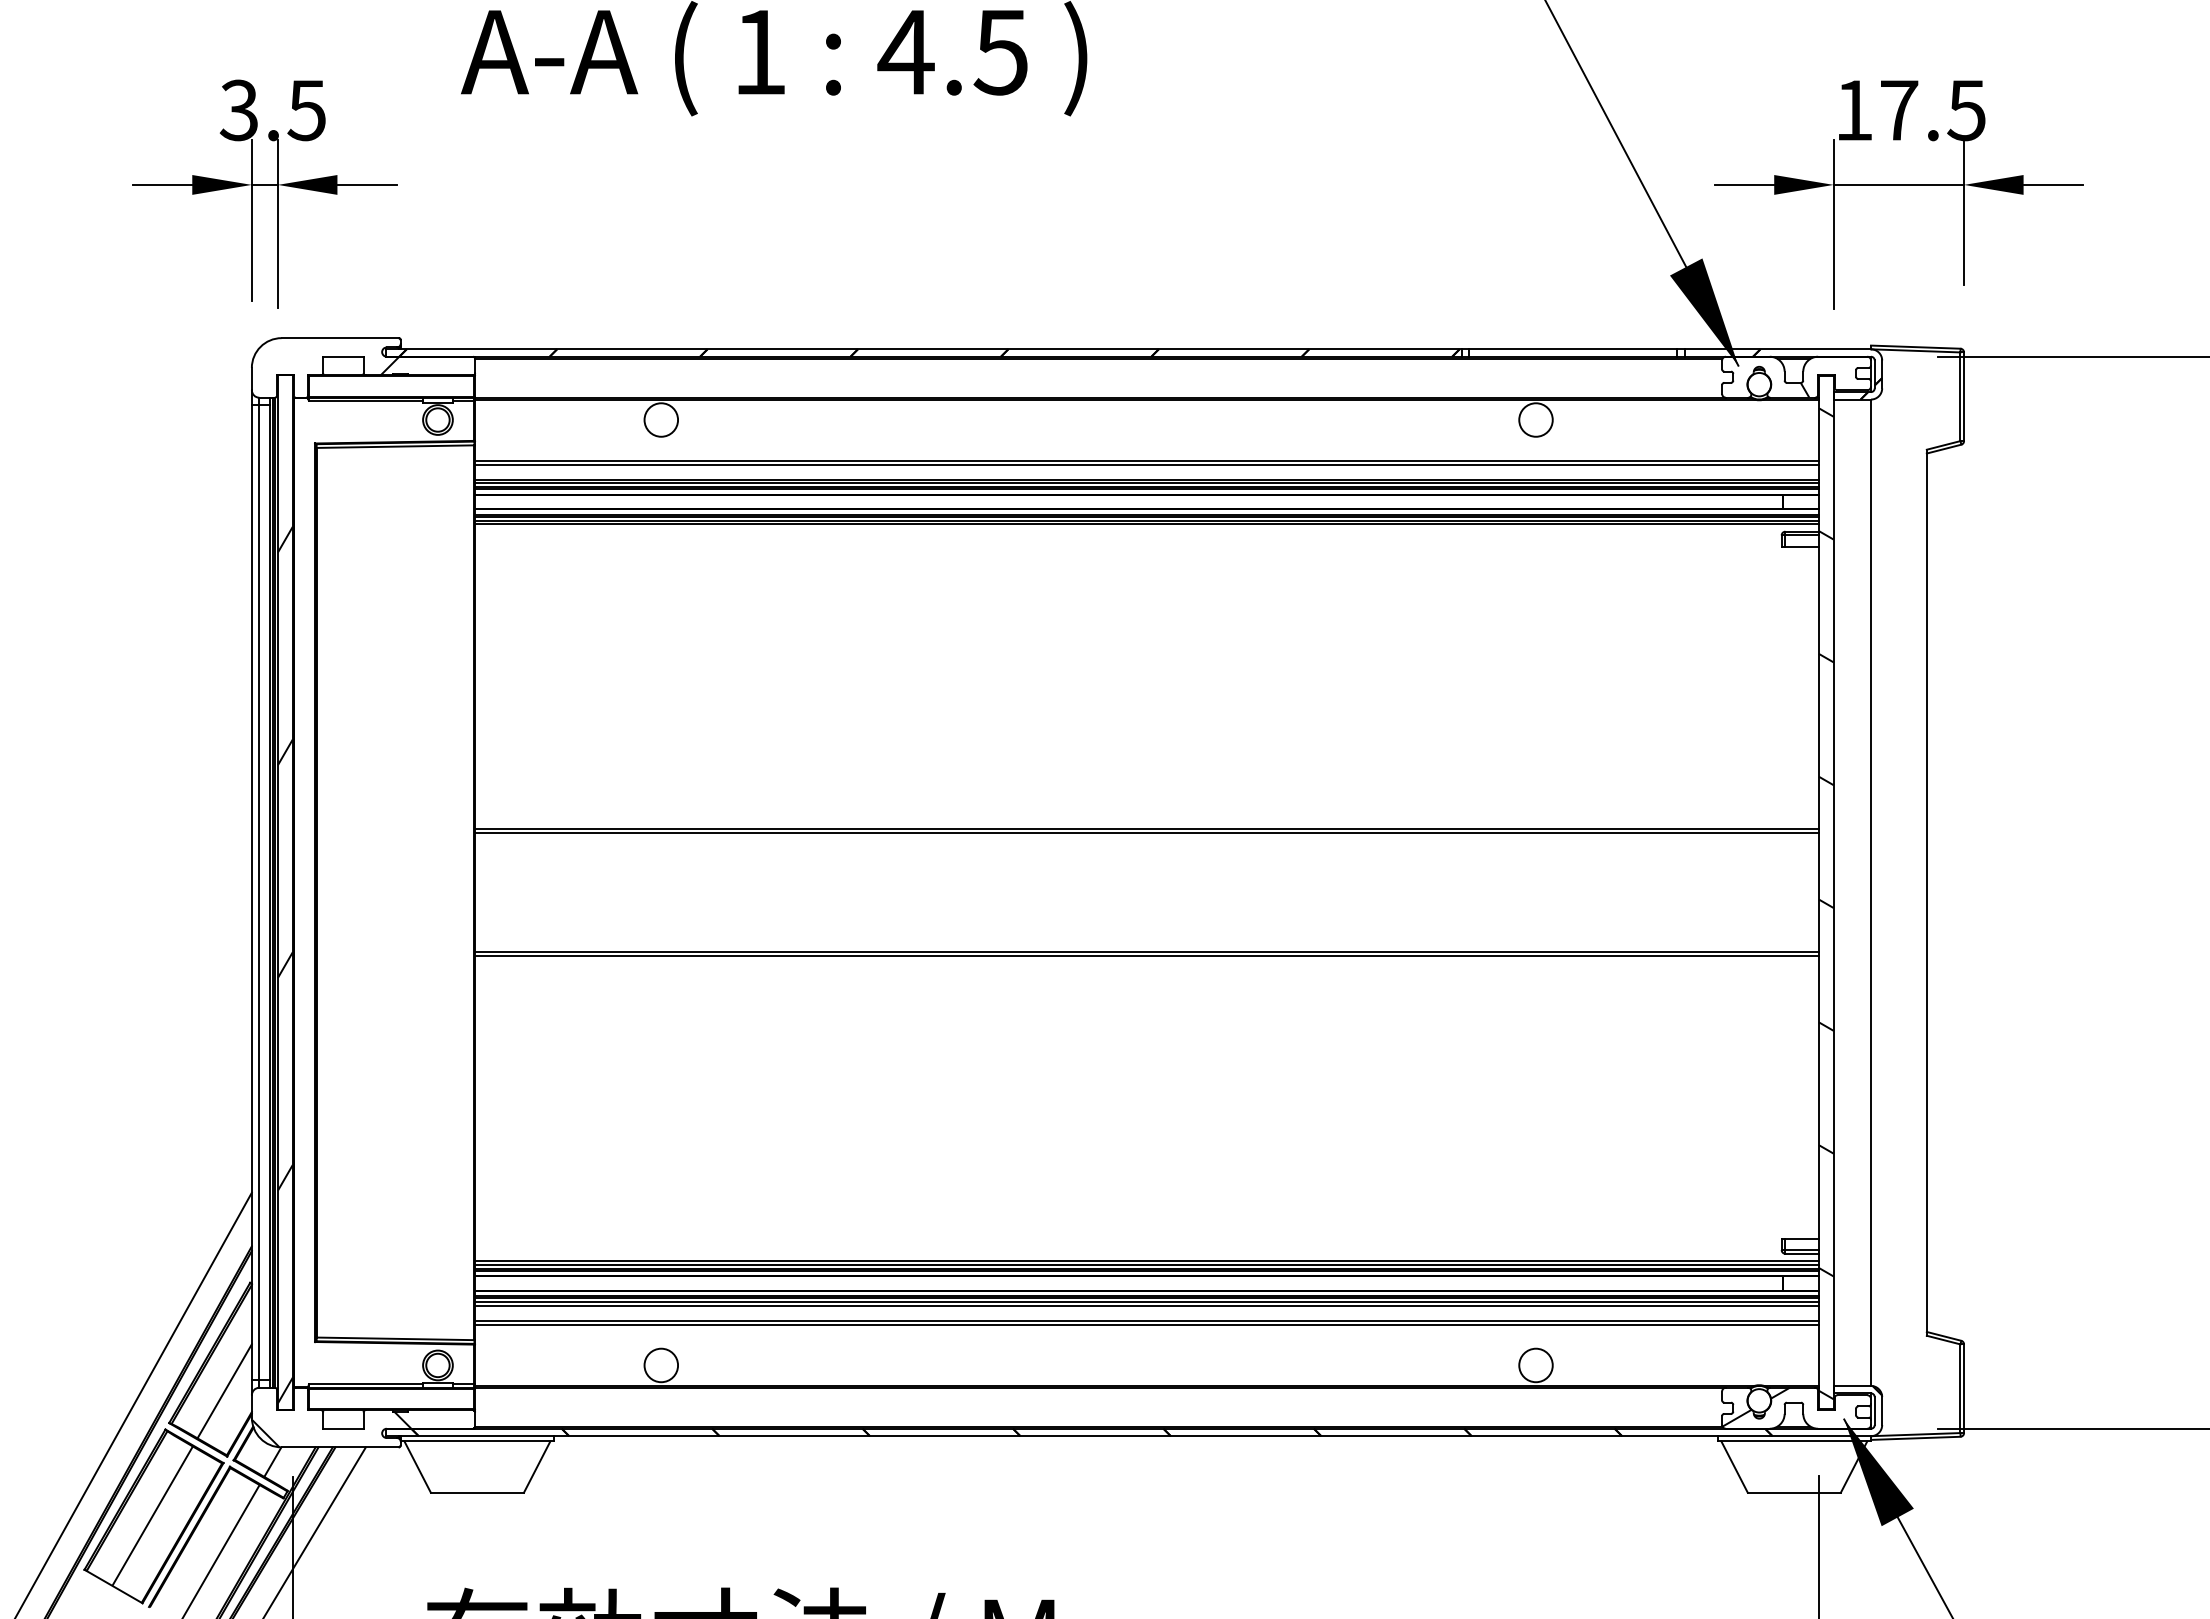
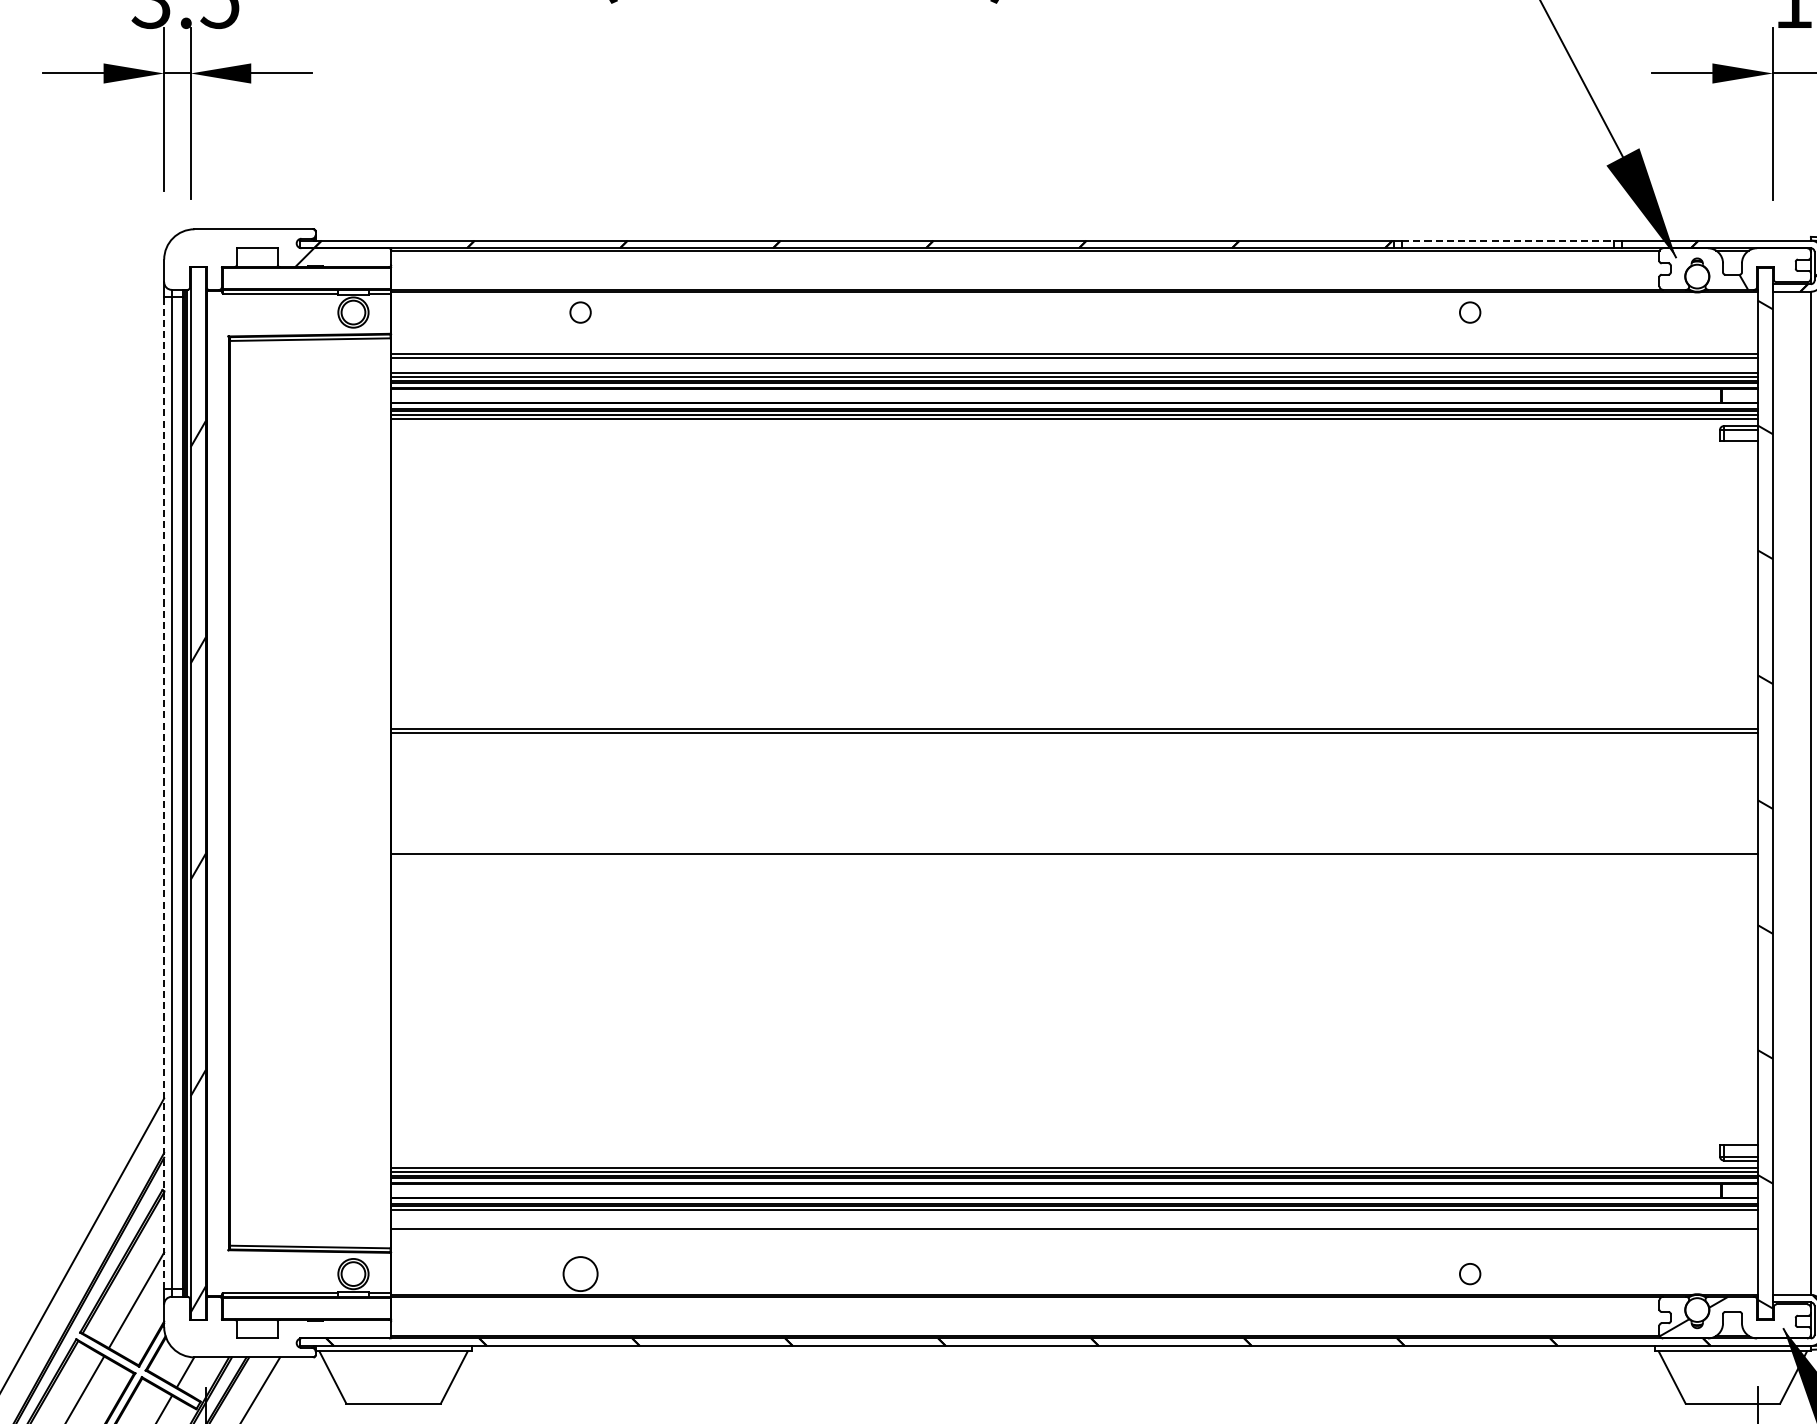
line: (1573, 349) -> (1508, 240), solid -> dashed
circle: (661, 419) -> (580, 312), size x0.6
circle: (1535, 419) -> (1469, 312), size x0.6
line: (251, 892) -> (163, 793), solid -> dashed
line: (1146, 956) -> (1074, 858), removed
line: (1146, 1305) -> (1074, 1213), removed
line: (1146, 1324) -> (1074, 1232), removed
circle: (1535, 1365) -> (1469, 1274), size x0.6
hatch: (331, 1428) -> (245, 1338), removed

